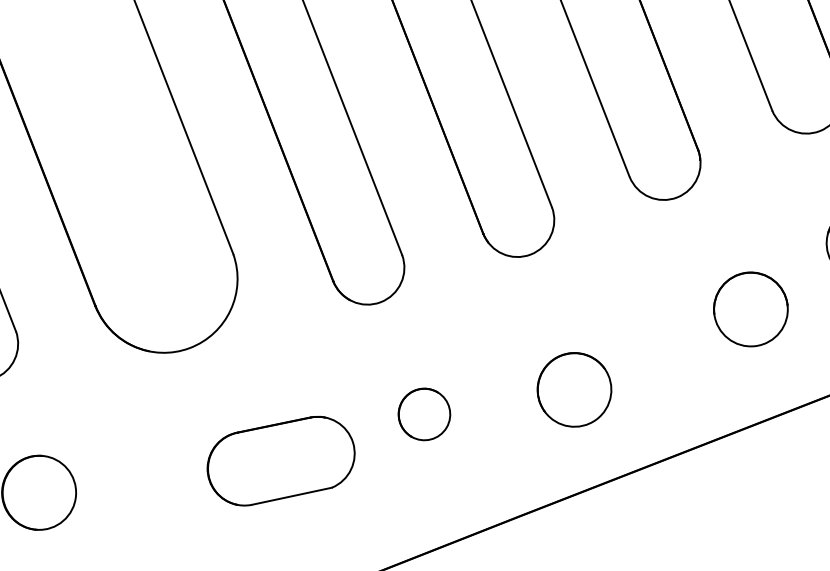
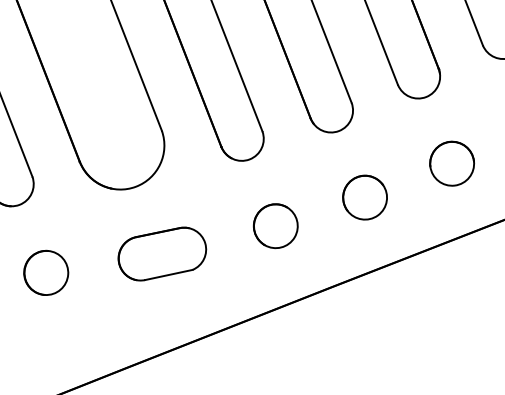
part: (749, 309) -> (451, 163), moved
part: (573, 389) -> (364, 197), moved
part: (424, 414) -> (275, 226), size x1.43
part: (281, 460) -> (162, 253), moved

